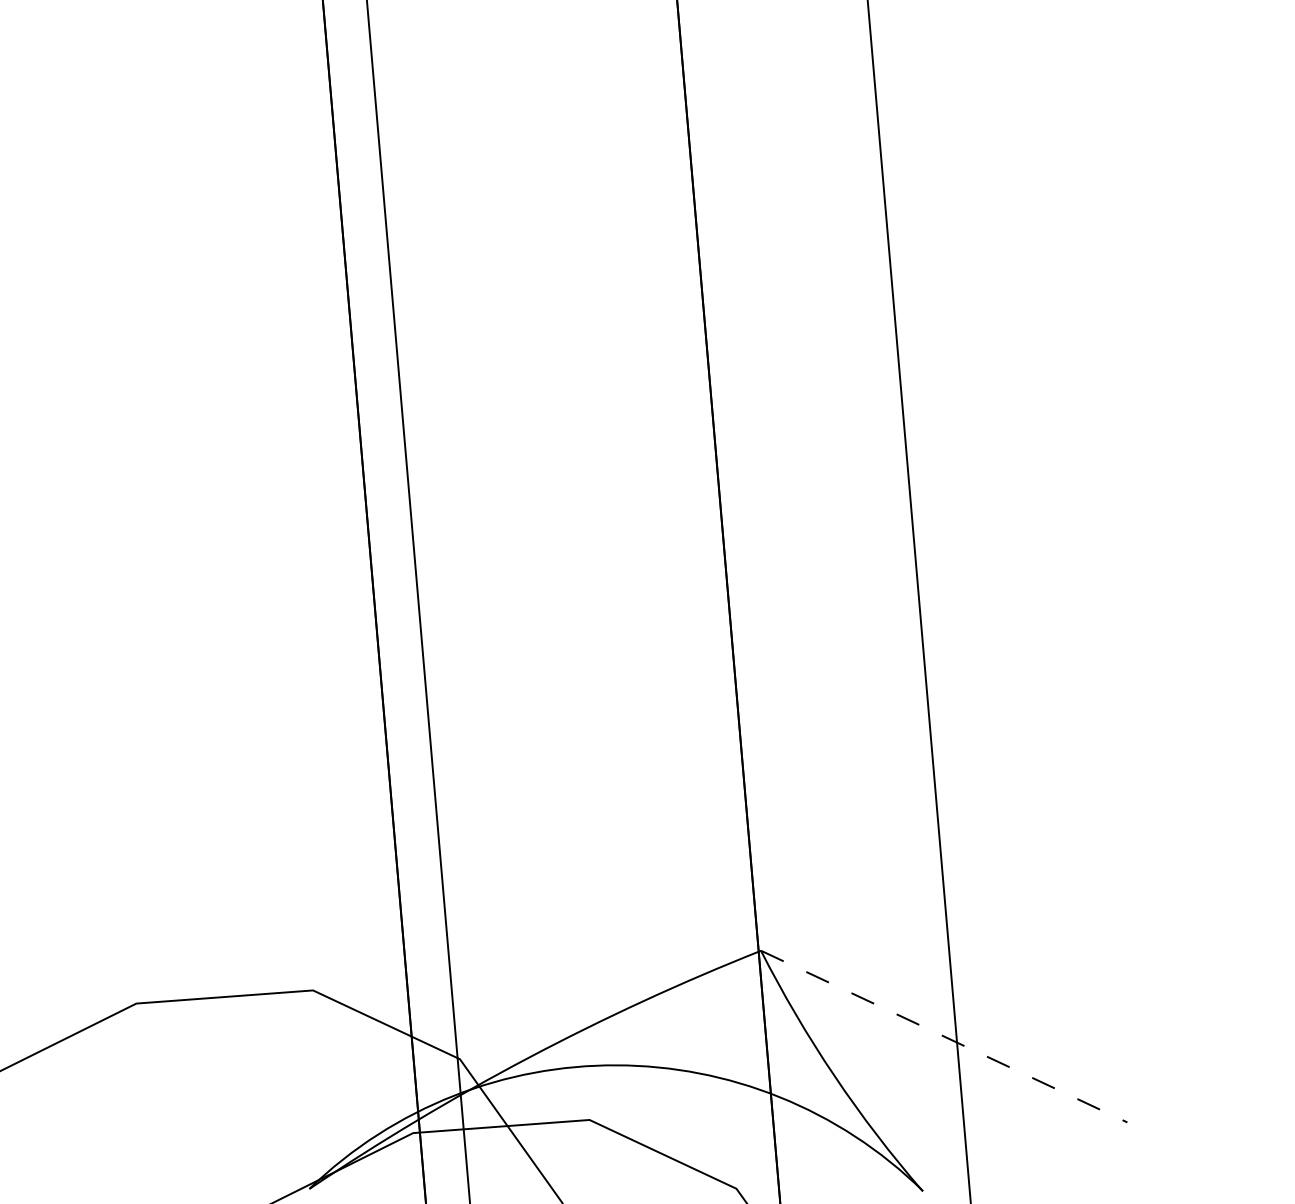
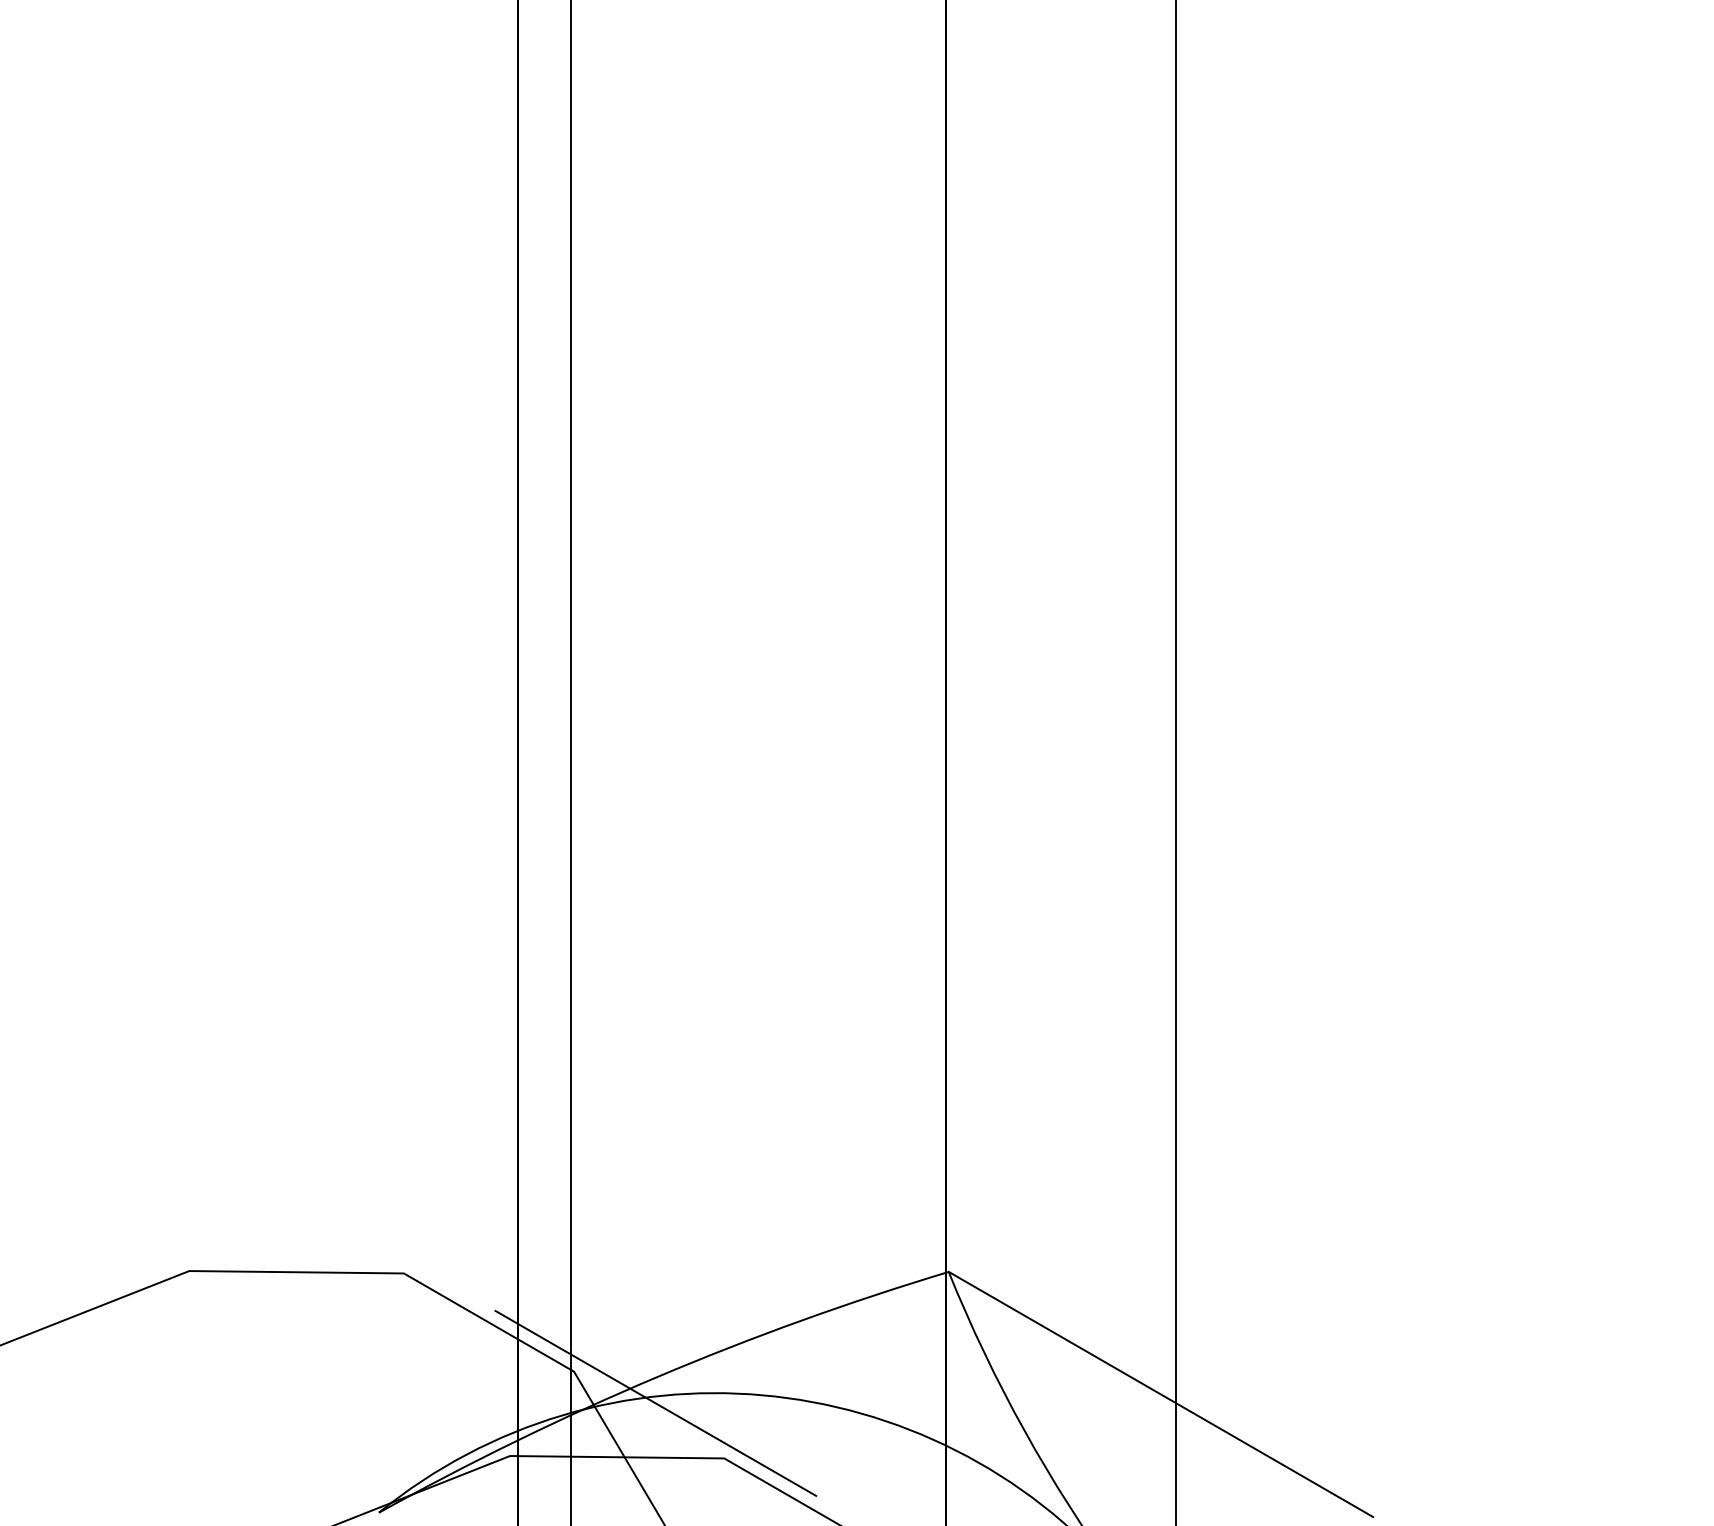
line: (944, 1036) -> (1161, 1394), dashed -> solid
line: (529, 1078) -> (655, 1402), added

